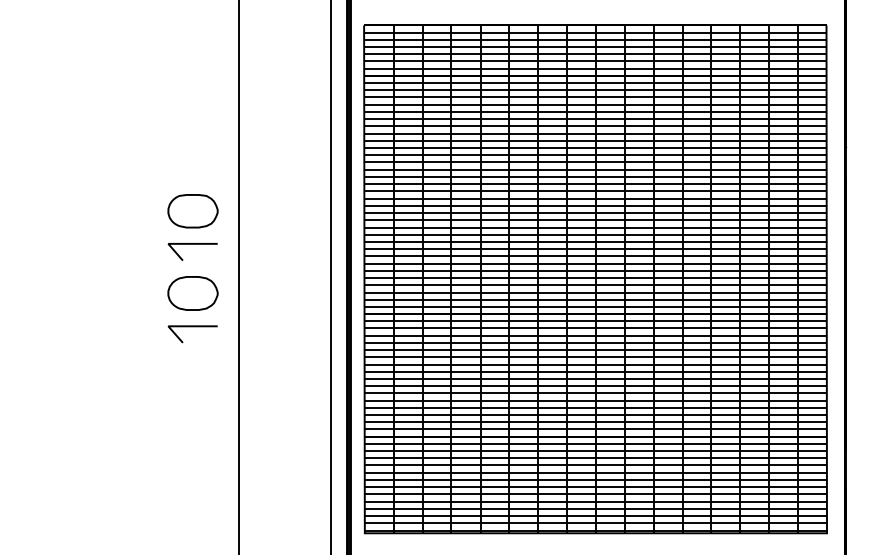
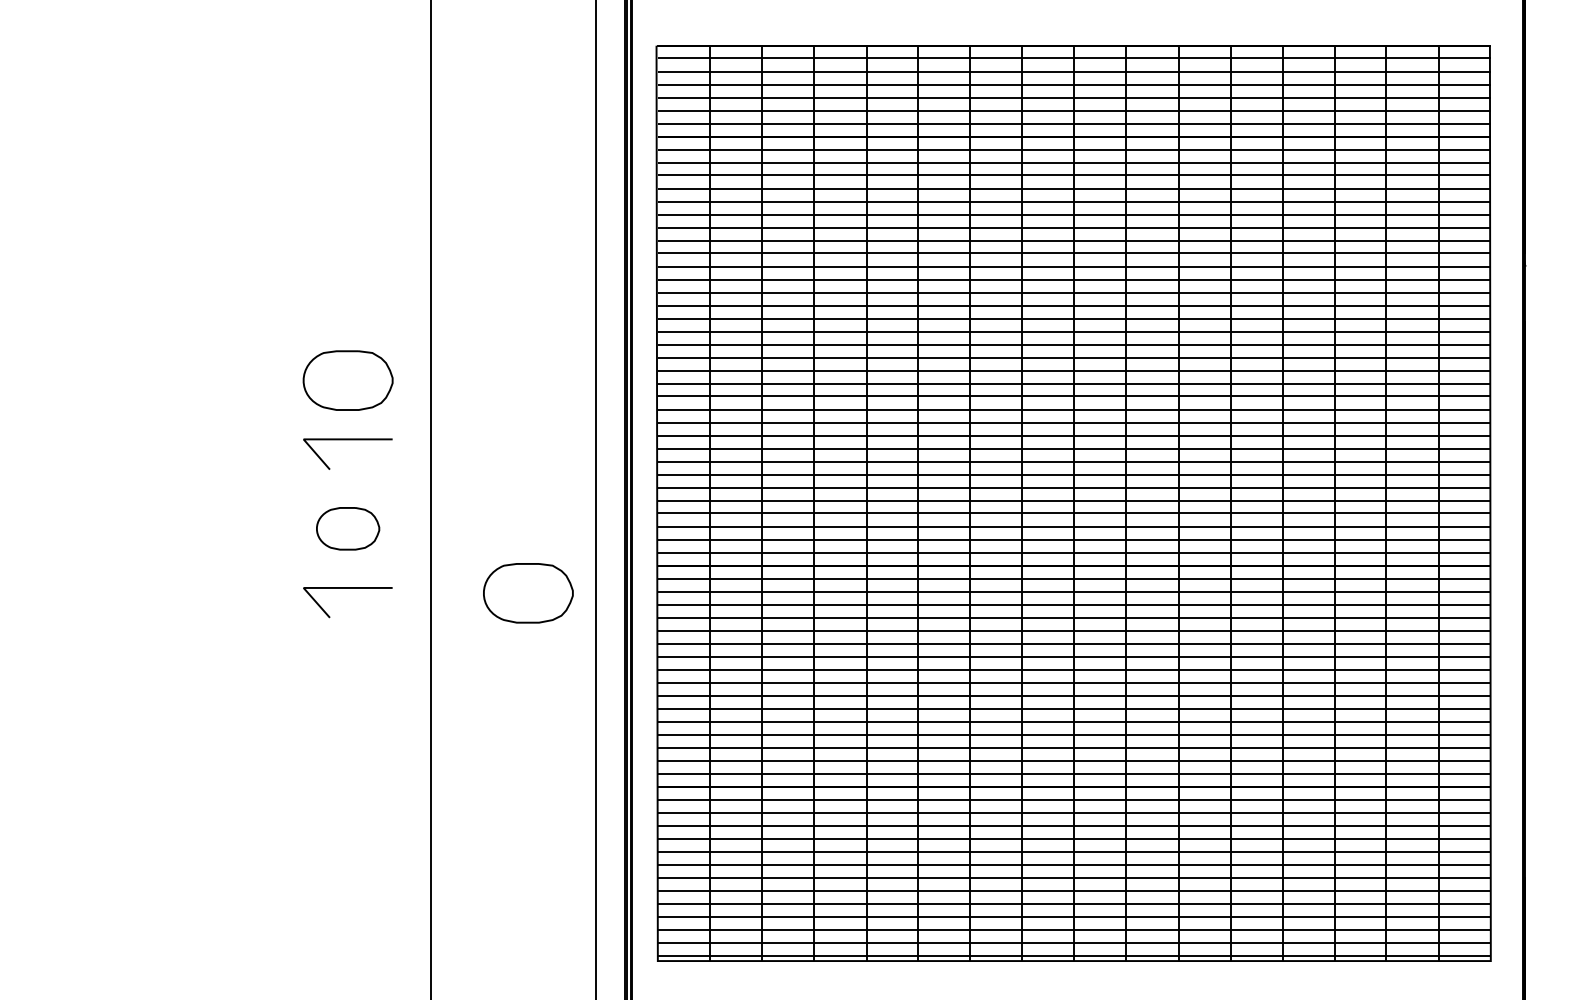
part: (192, 293) -> (347, 528), size x0.7
part: (292, 329) -> (527, 593), added

